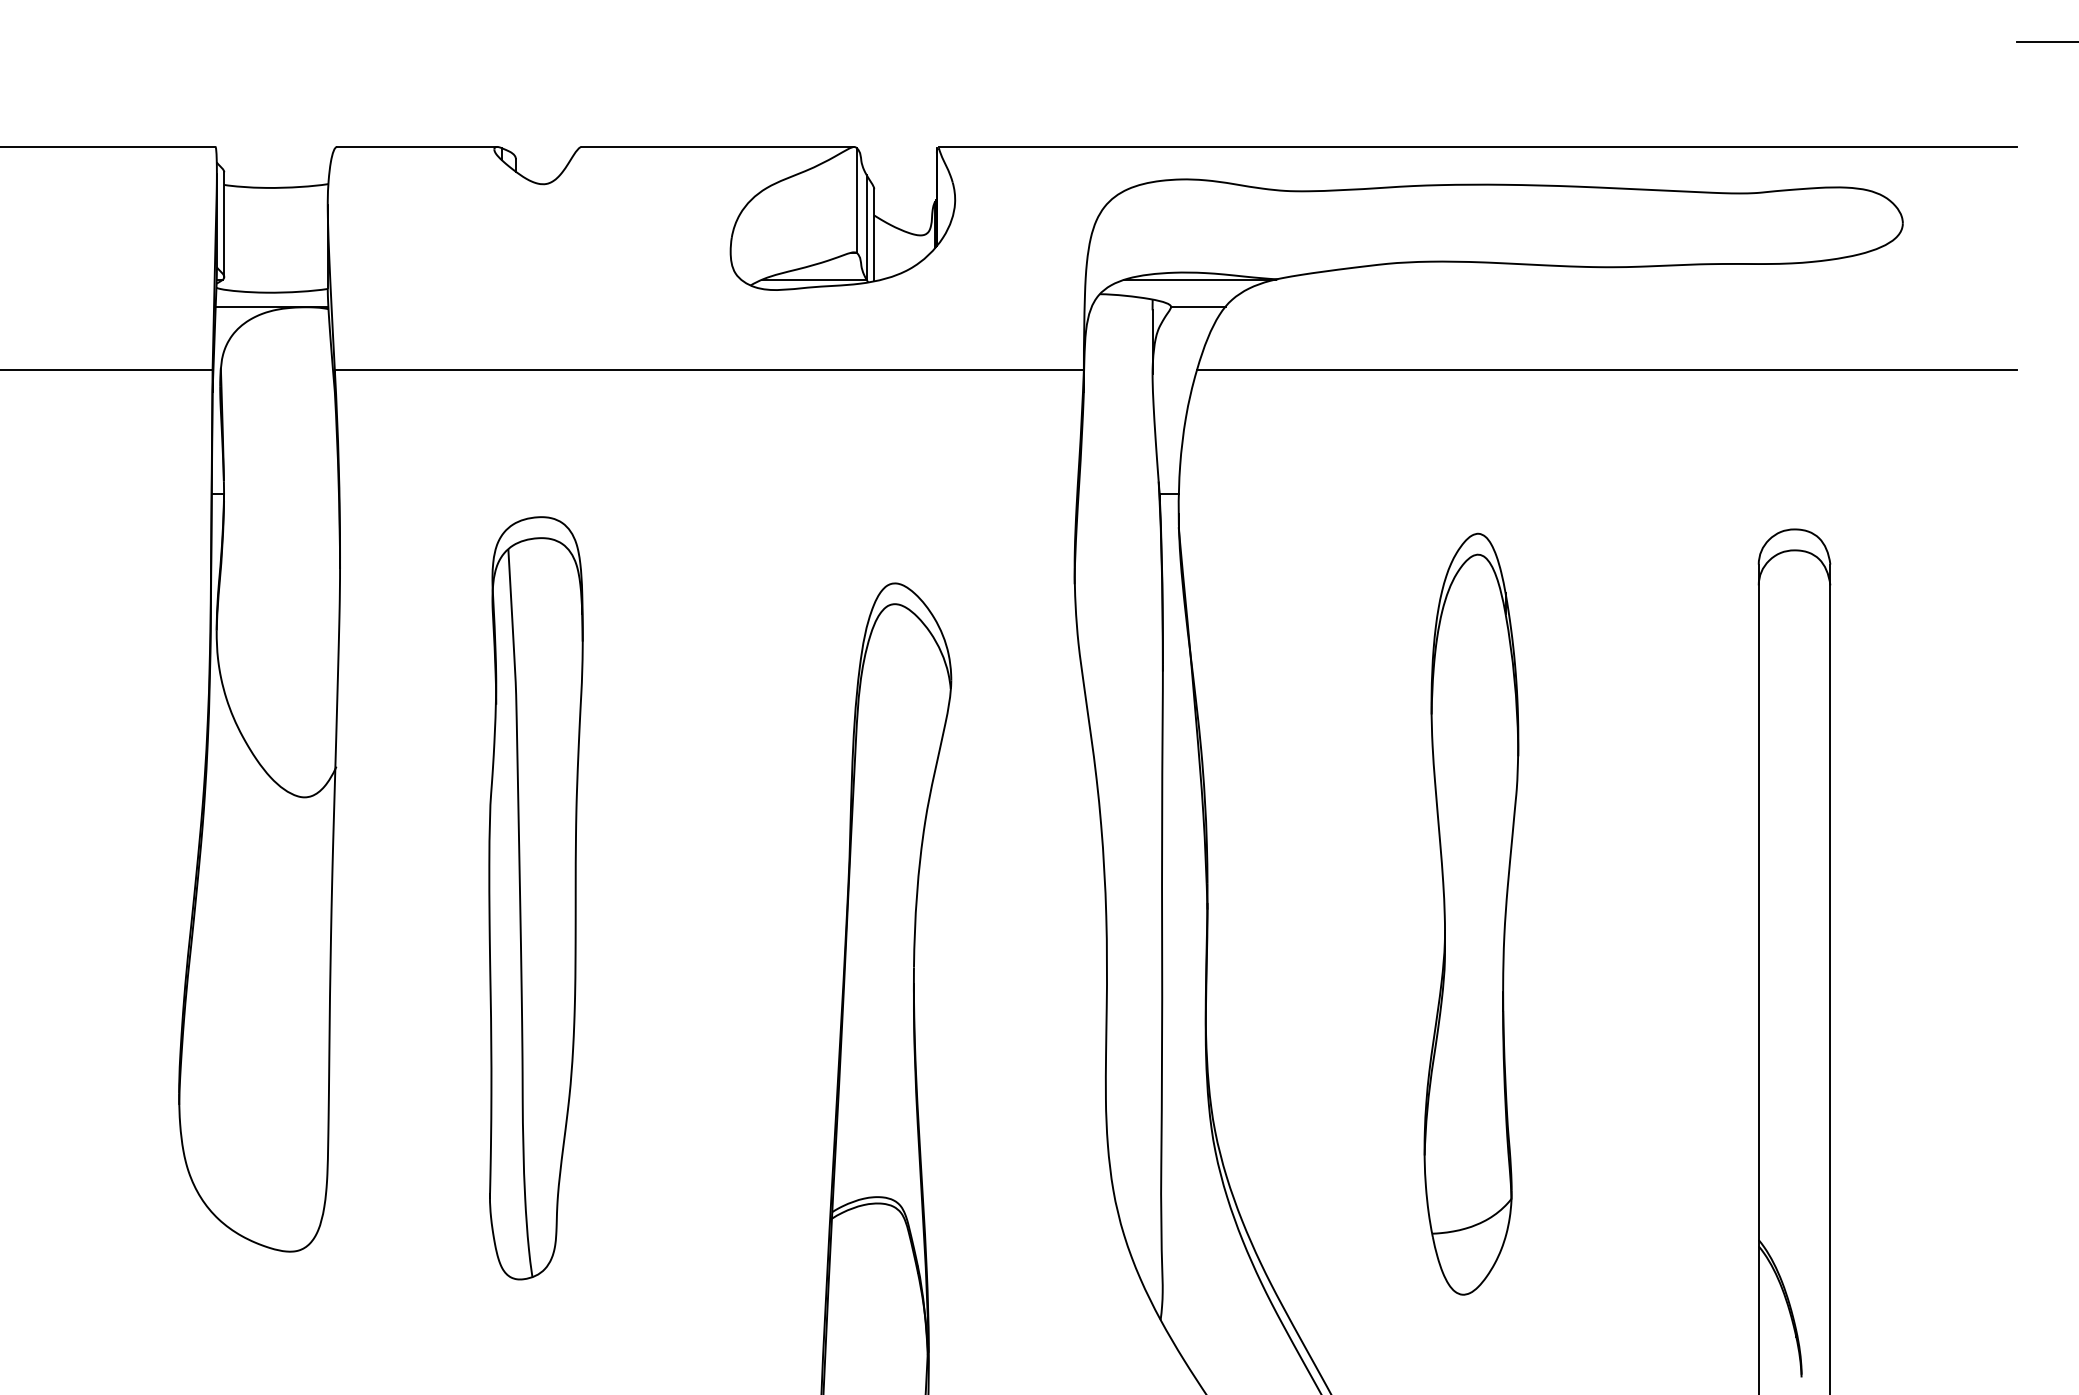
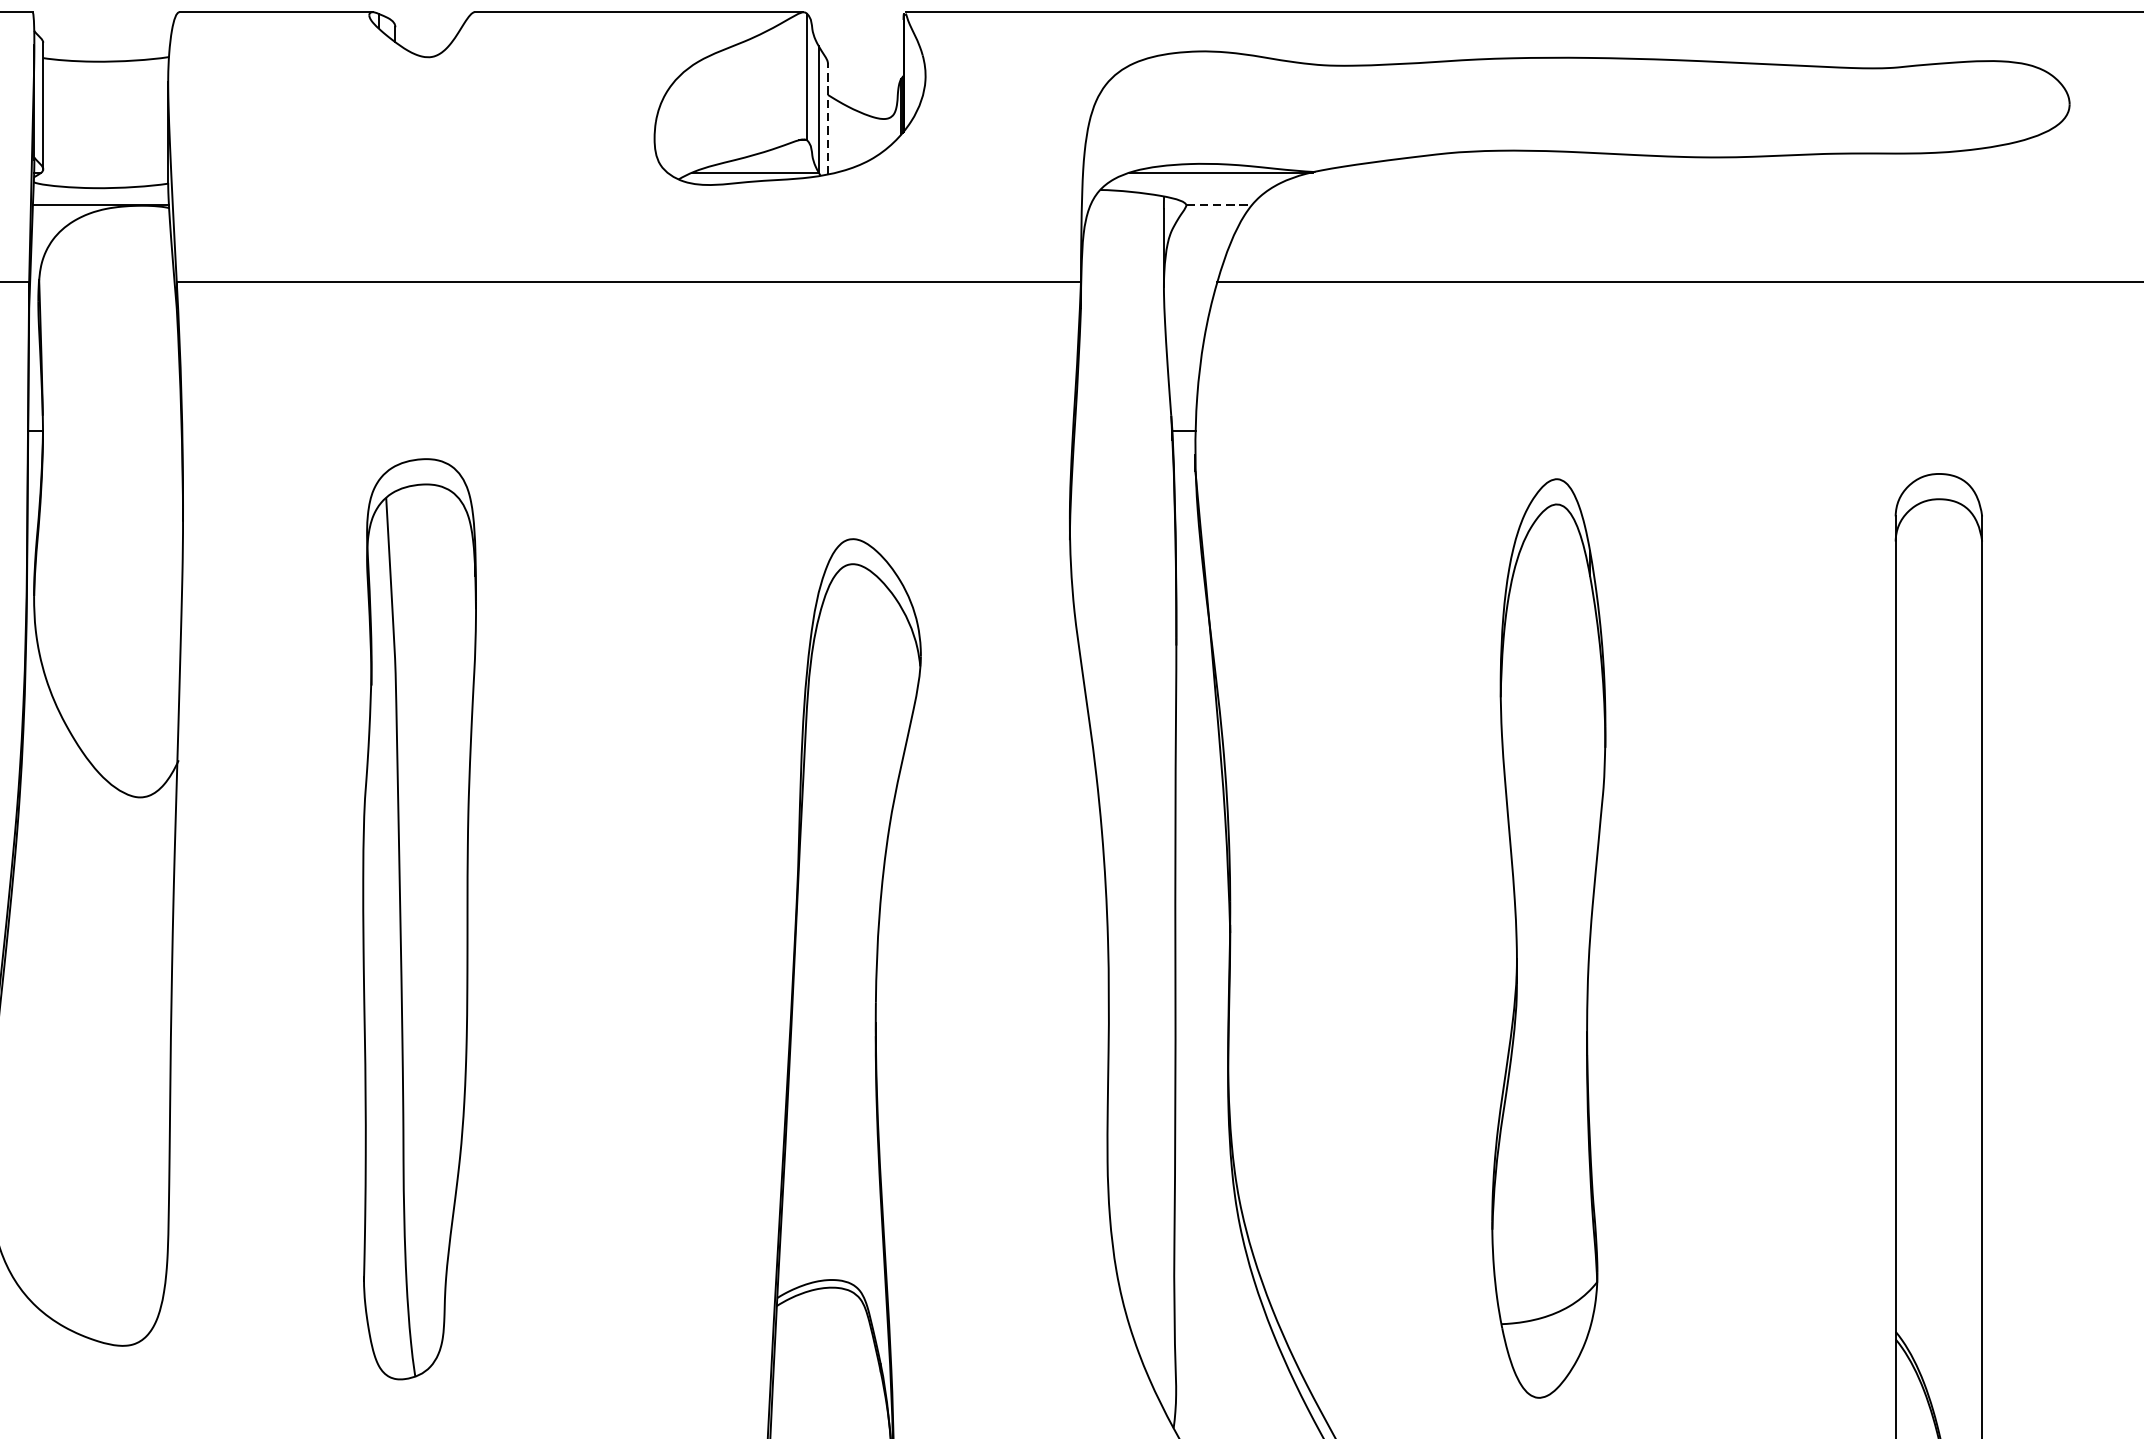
line: (874, 234) -> (828, 117), solid -> dashed
line: (1198, 306) -> (1219, 204), solid -> dashed

